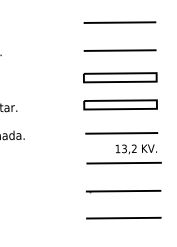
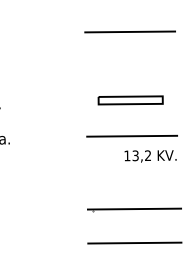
part: (120, 77) -> (130, 65), removed
part: (120, 104) -> (130, 99), size x0.7
line: (123, 162) -> (134, 172), removed

